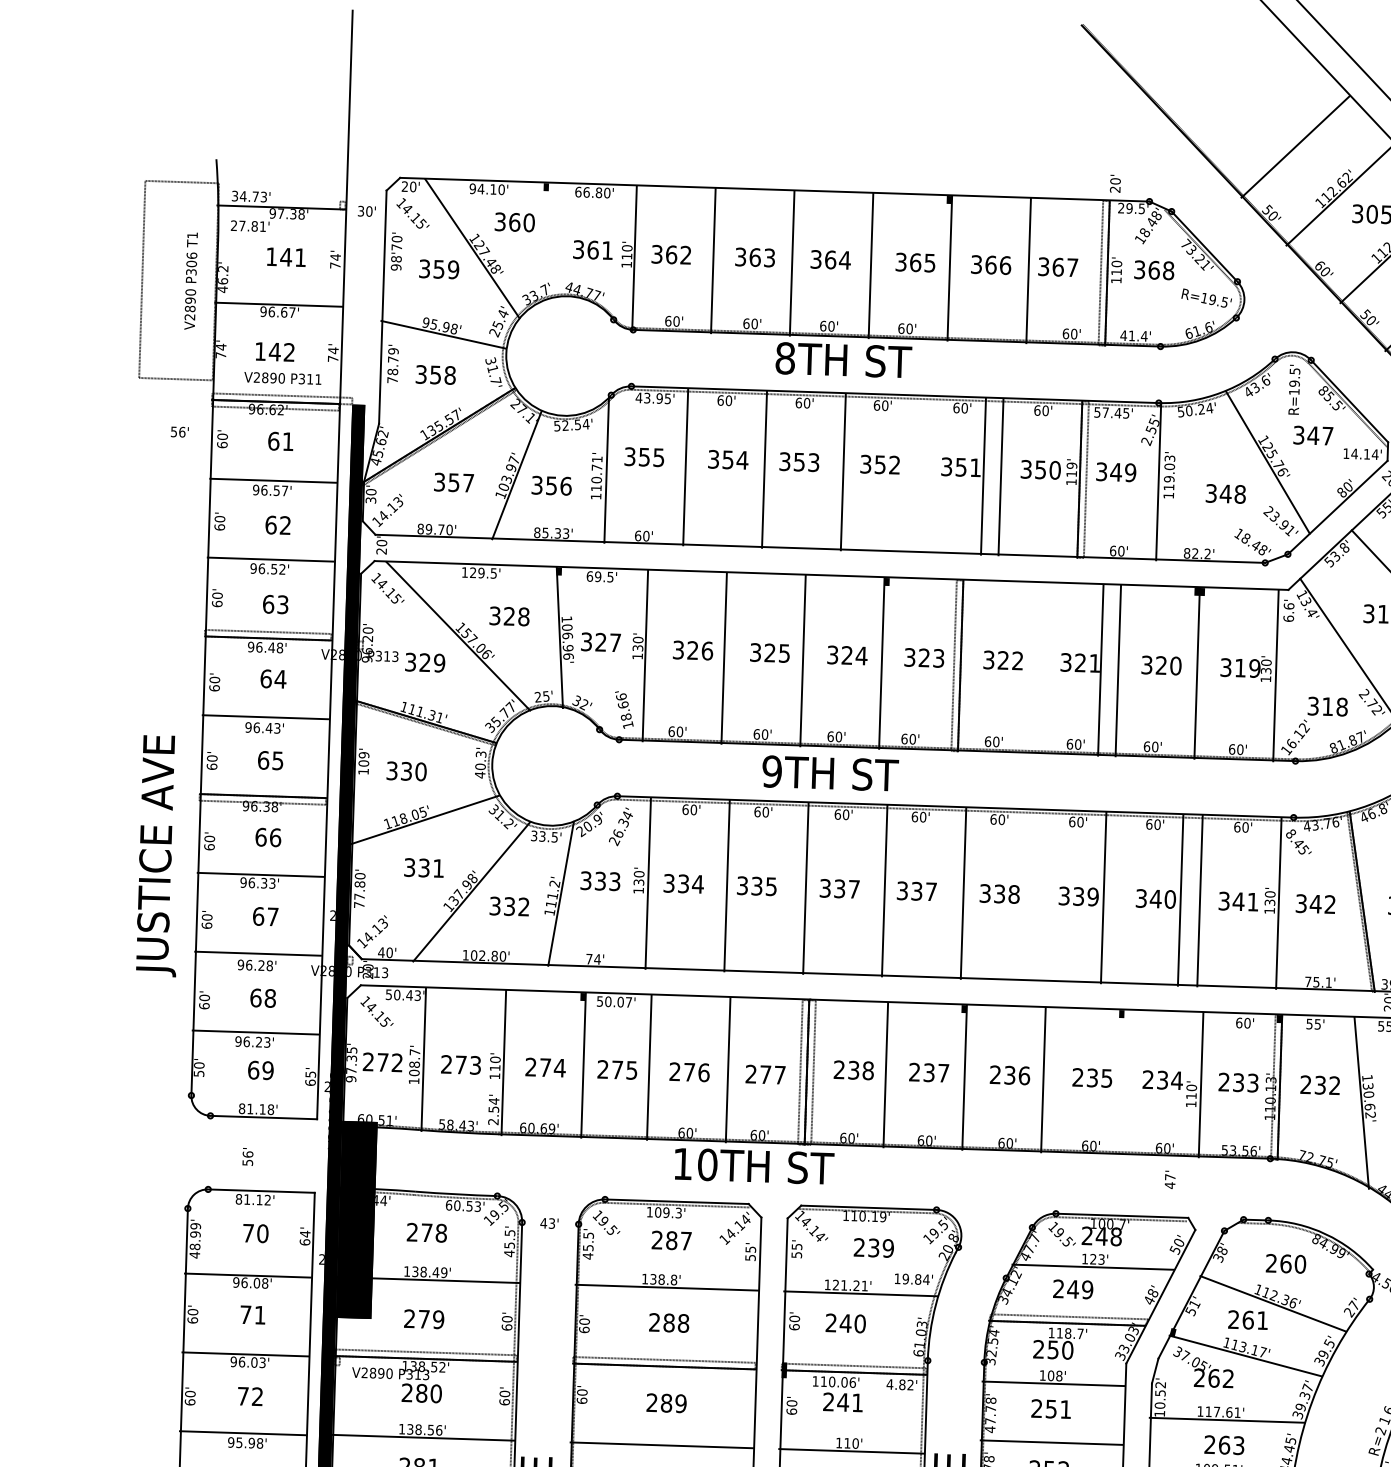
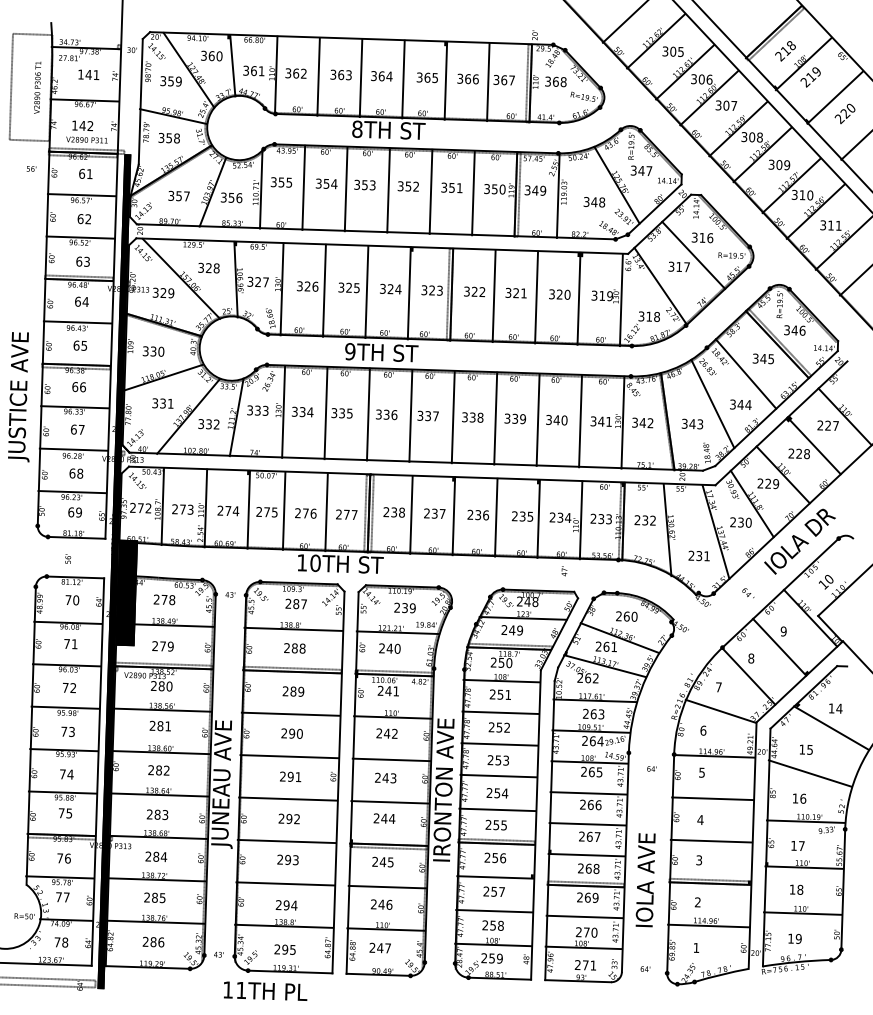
line: (553, 239) -> (232, 65), added
line: (982, 475) -> (430, 191), moved
line: (1099, 670) -> (493, 296), moved
text: (854, 890) -> (394, 415), 337 -> 336
line: (1103, 897) -> (495, 418), moved
line: (1179, 899) -> (537, 419), moved
line: (1121, 1081) -> (538, 518), added

